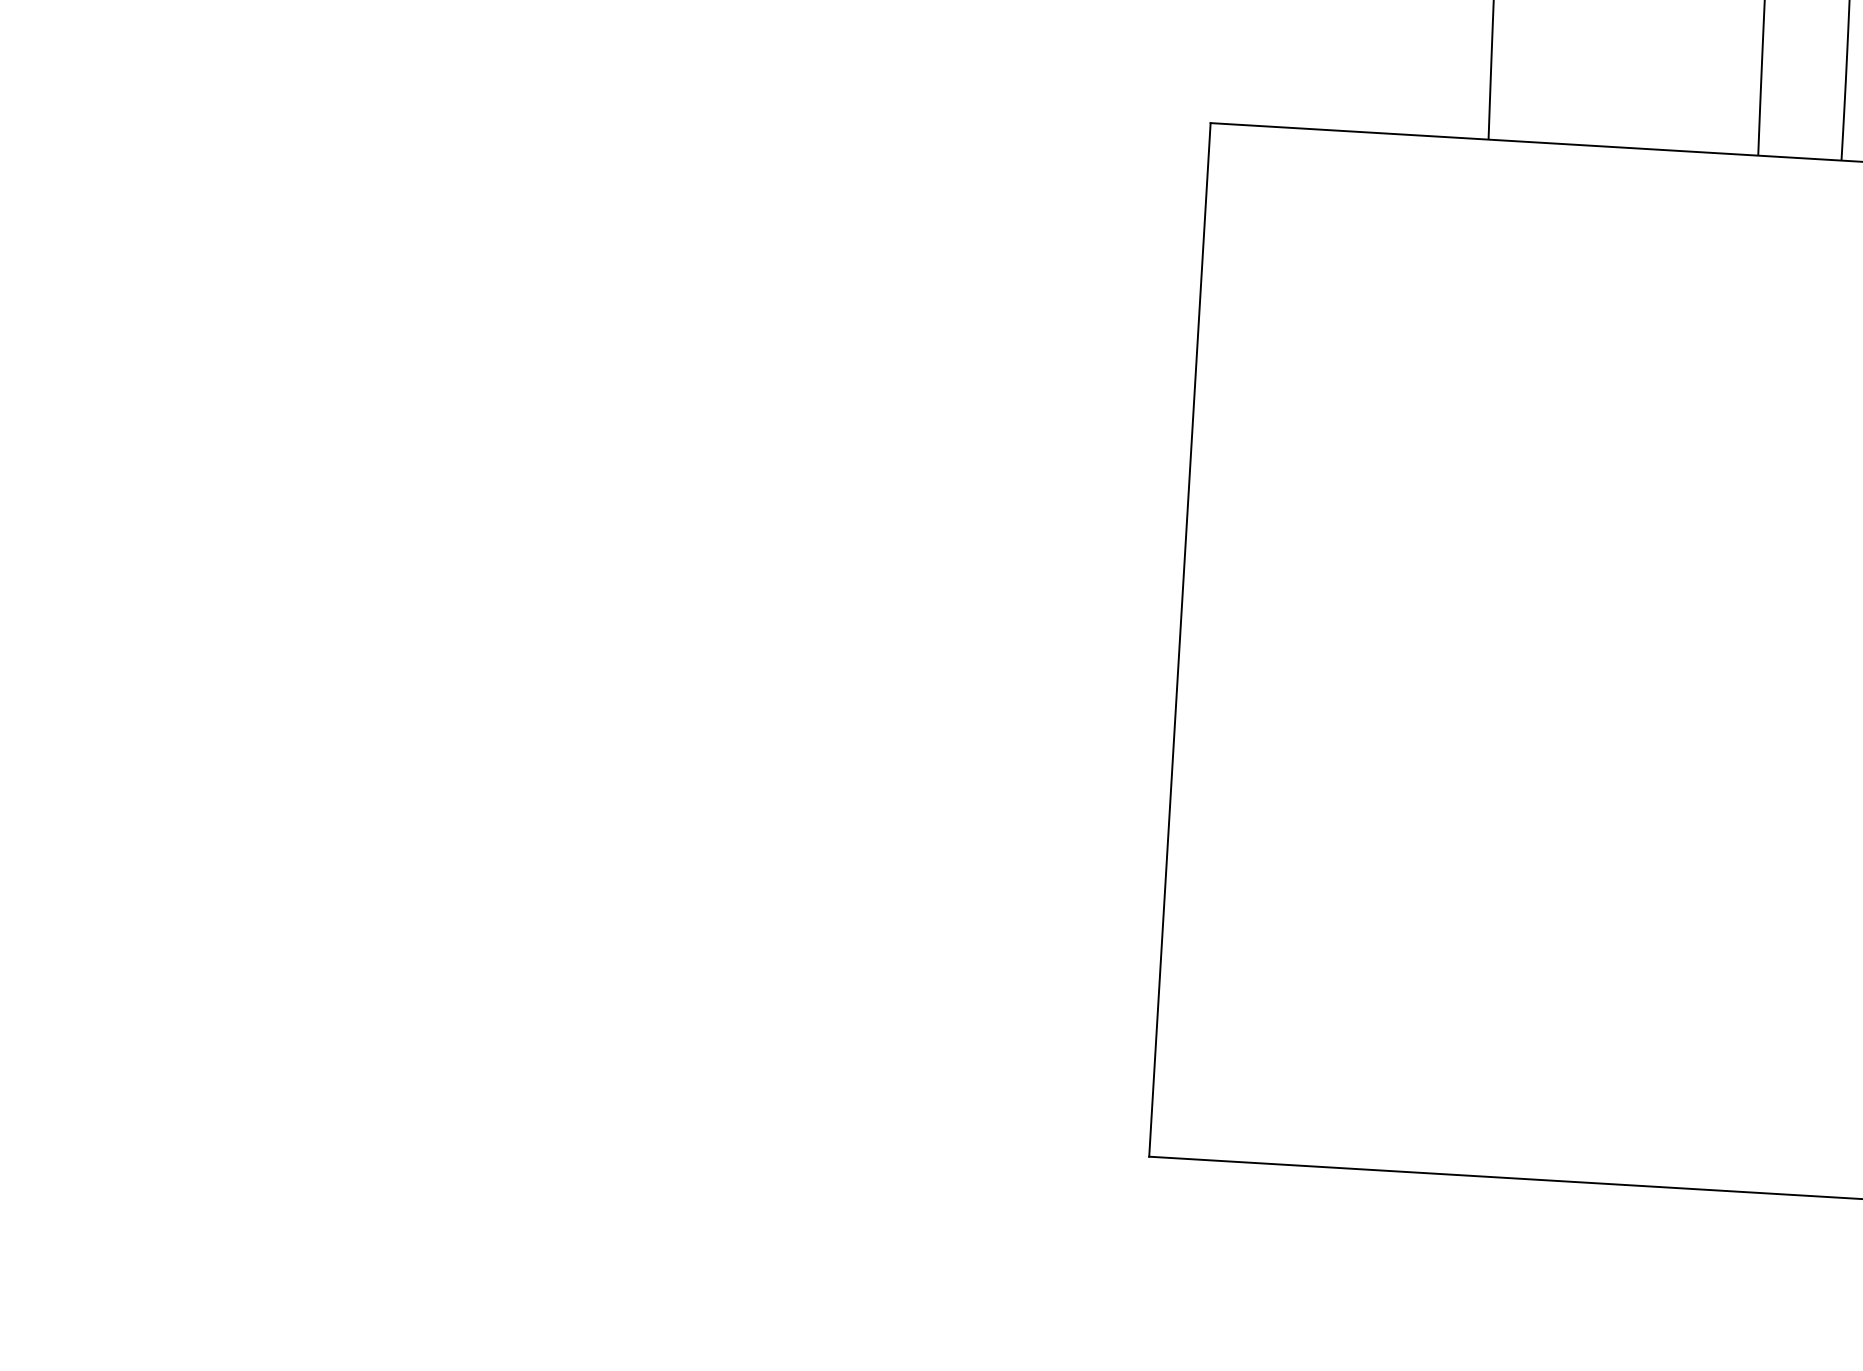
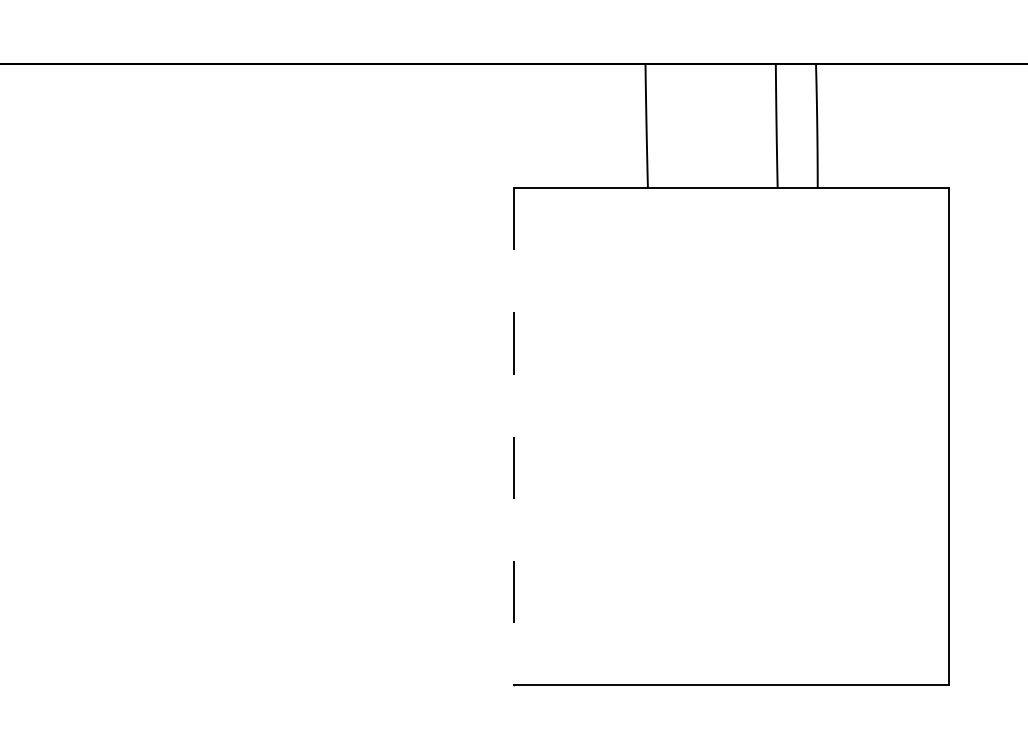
line: (1180, 639) -> (514, 436), solid -> dashed

